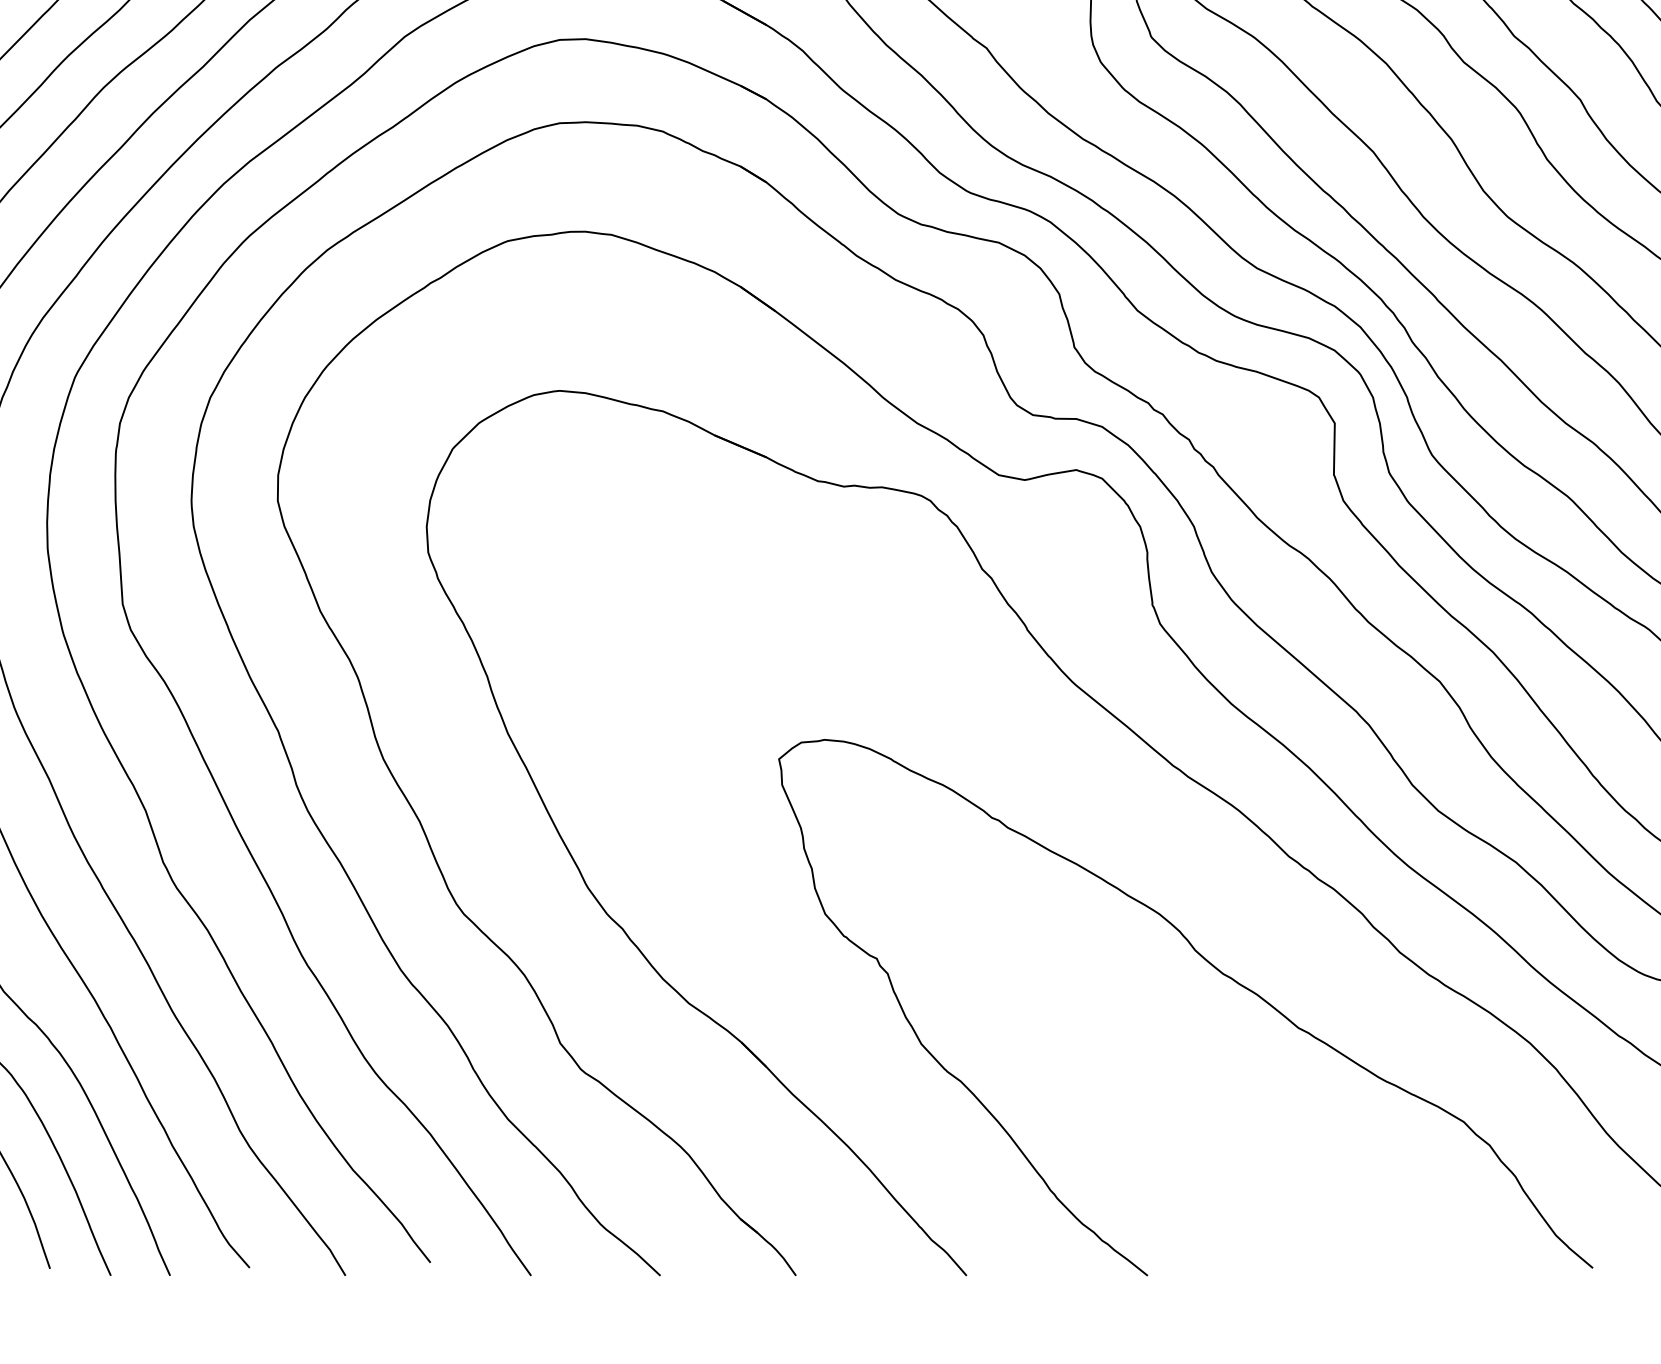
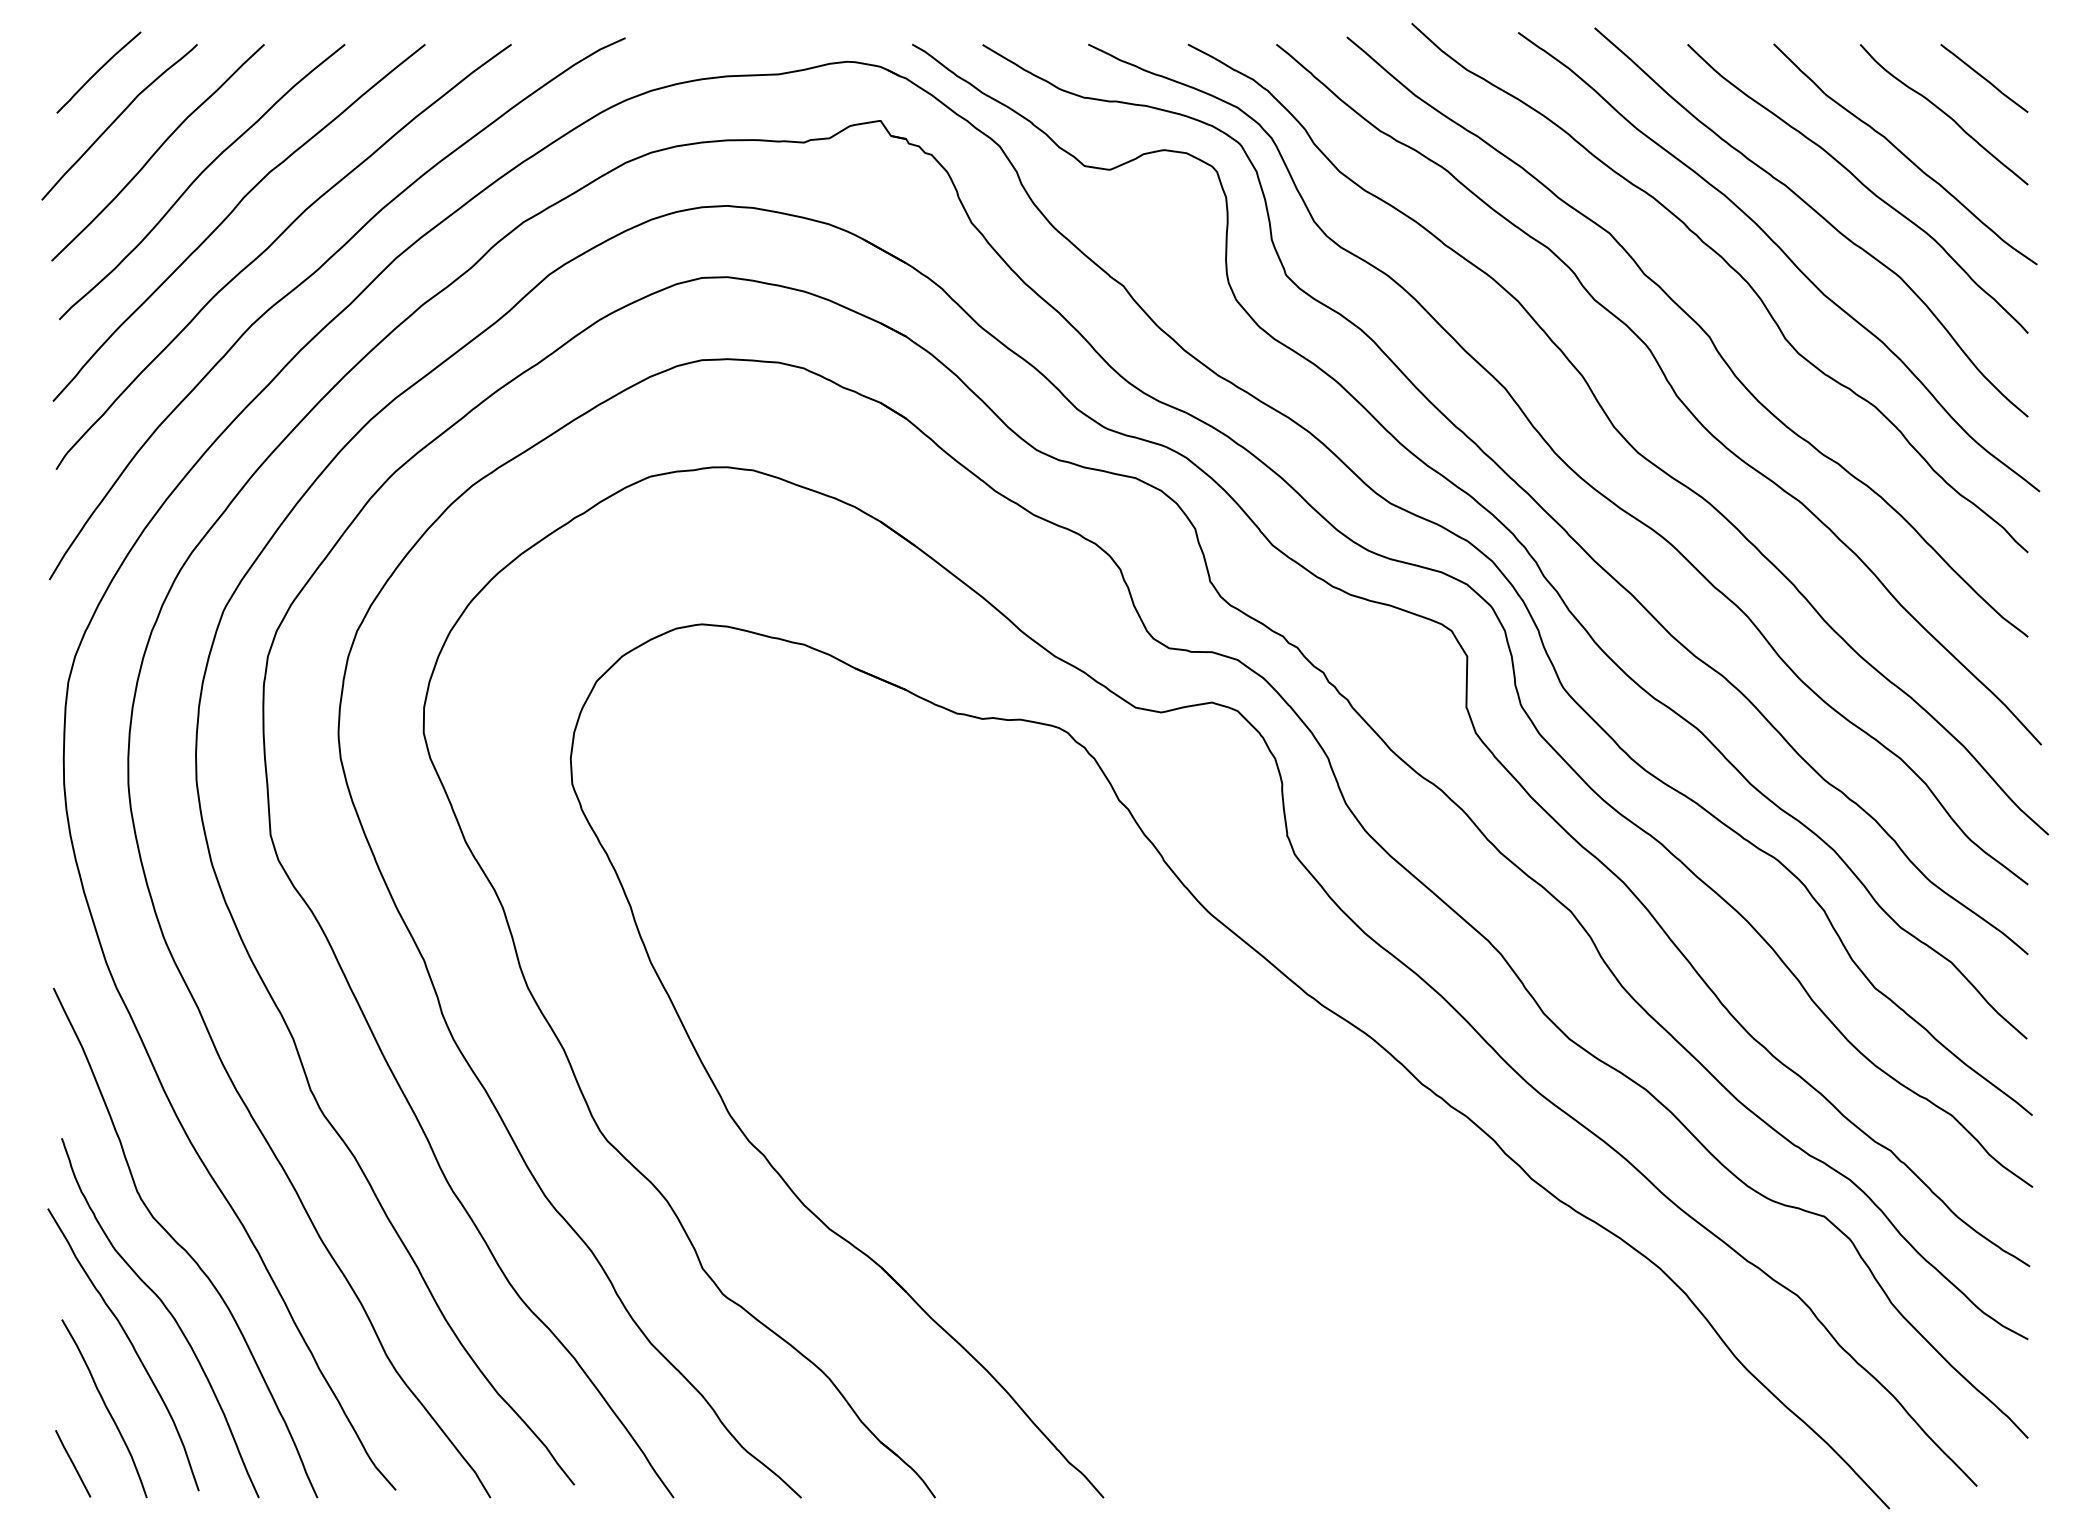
curve: (1215, 969) -> (1349, 1195), removed

